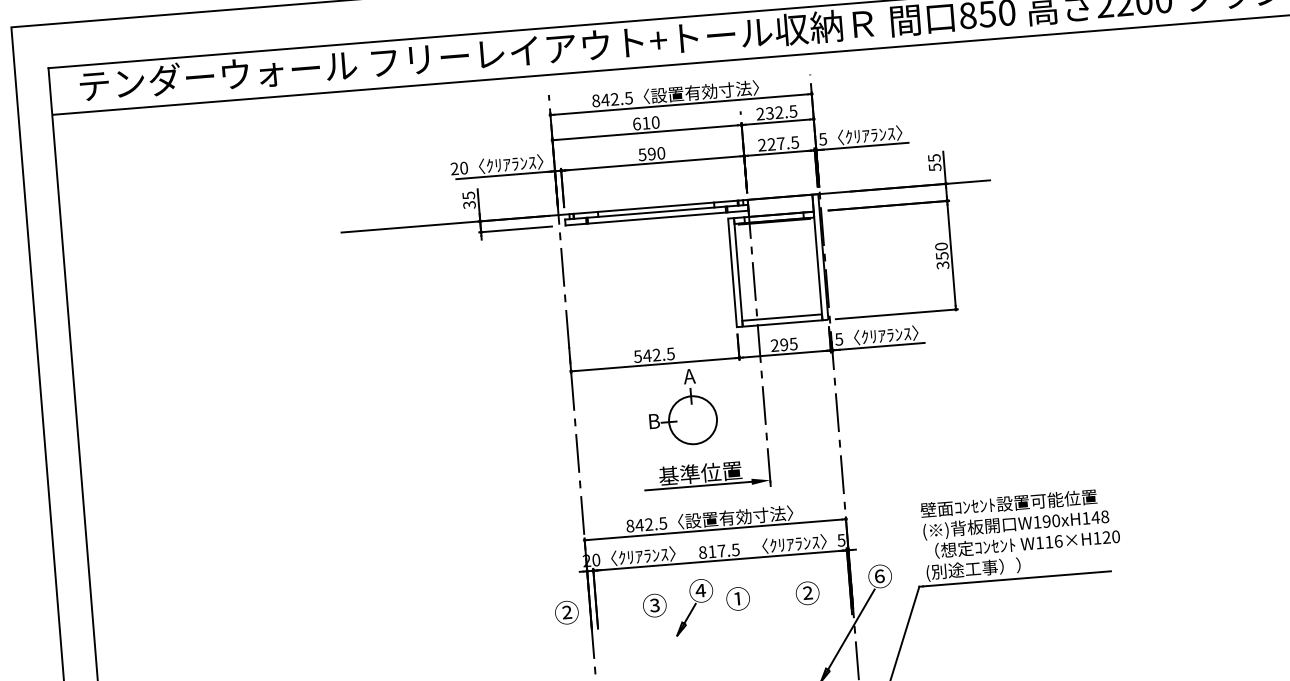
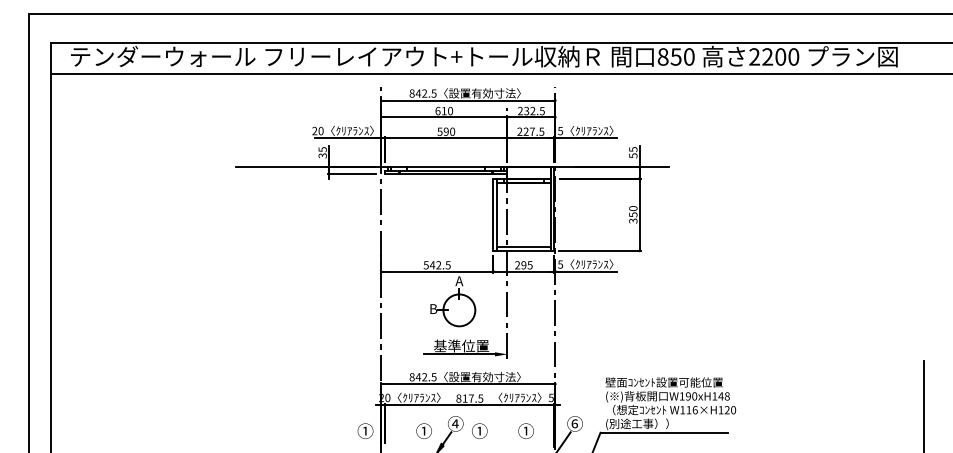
text: (808, 592) -> (526, 430), ② -> ①
text: (655, 604) -> (424, 430), ③ -> ①
text: (566, 611) -> (365, 430), ② -> ①

